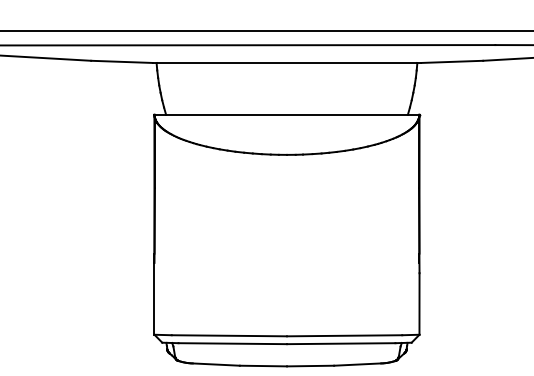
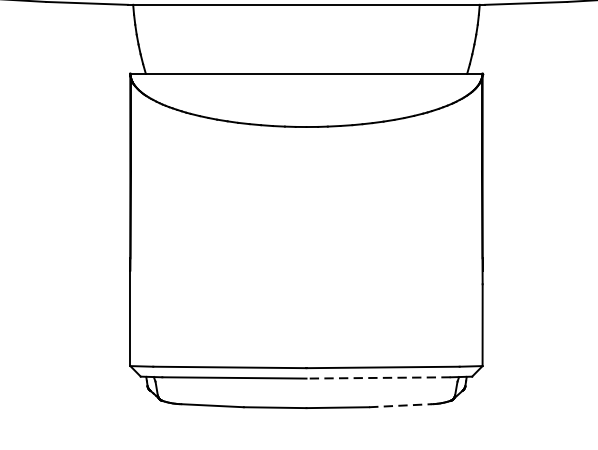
line: (340, 343) -> (377, 377), solid -> dashed
line: (357, 364) -> (400, 405), solid -> dashed

